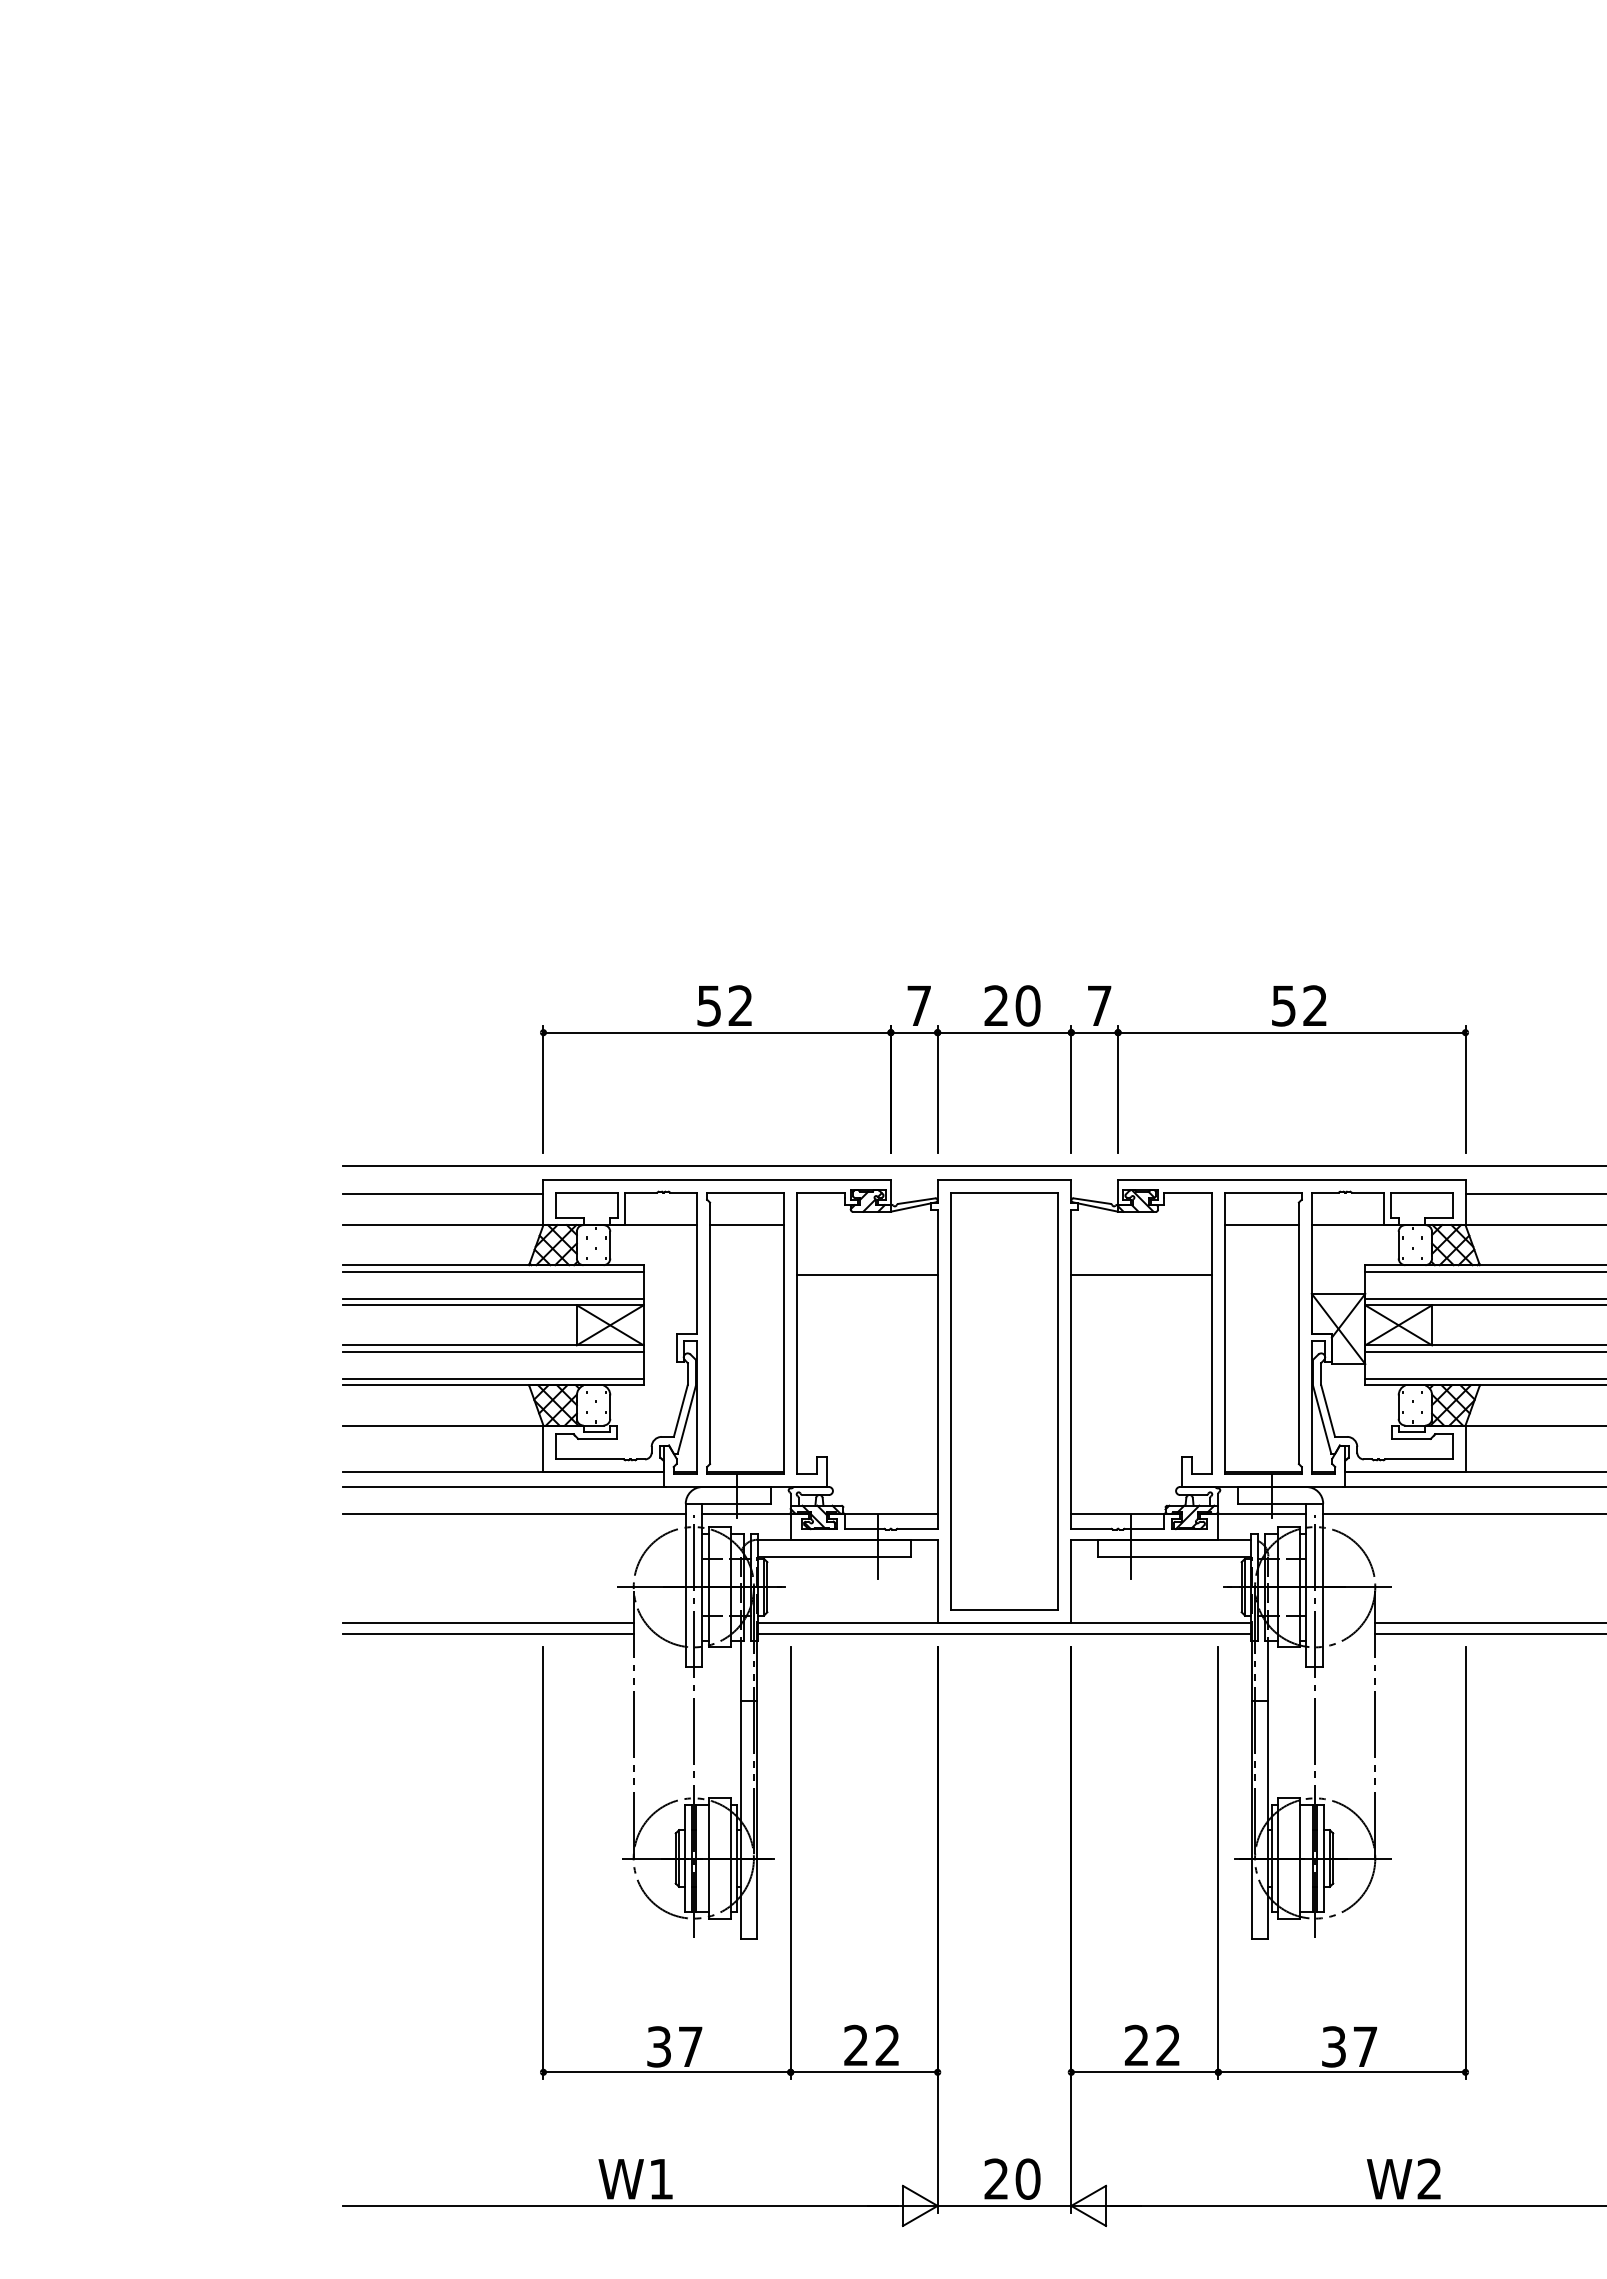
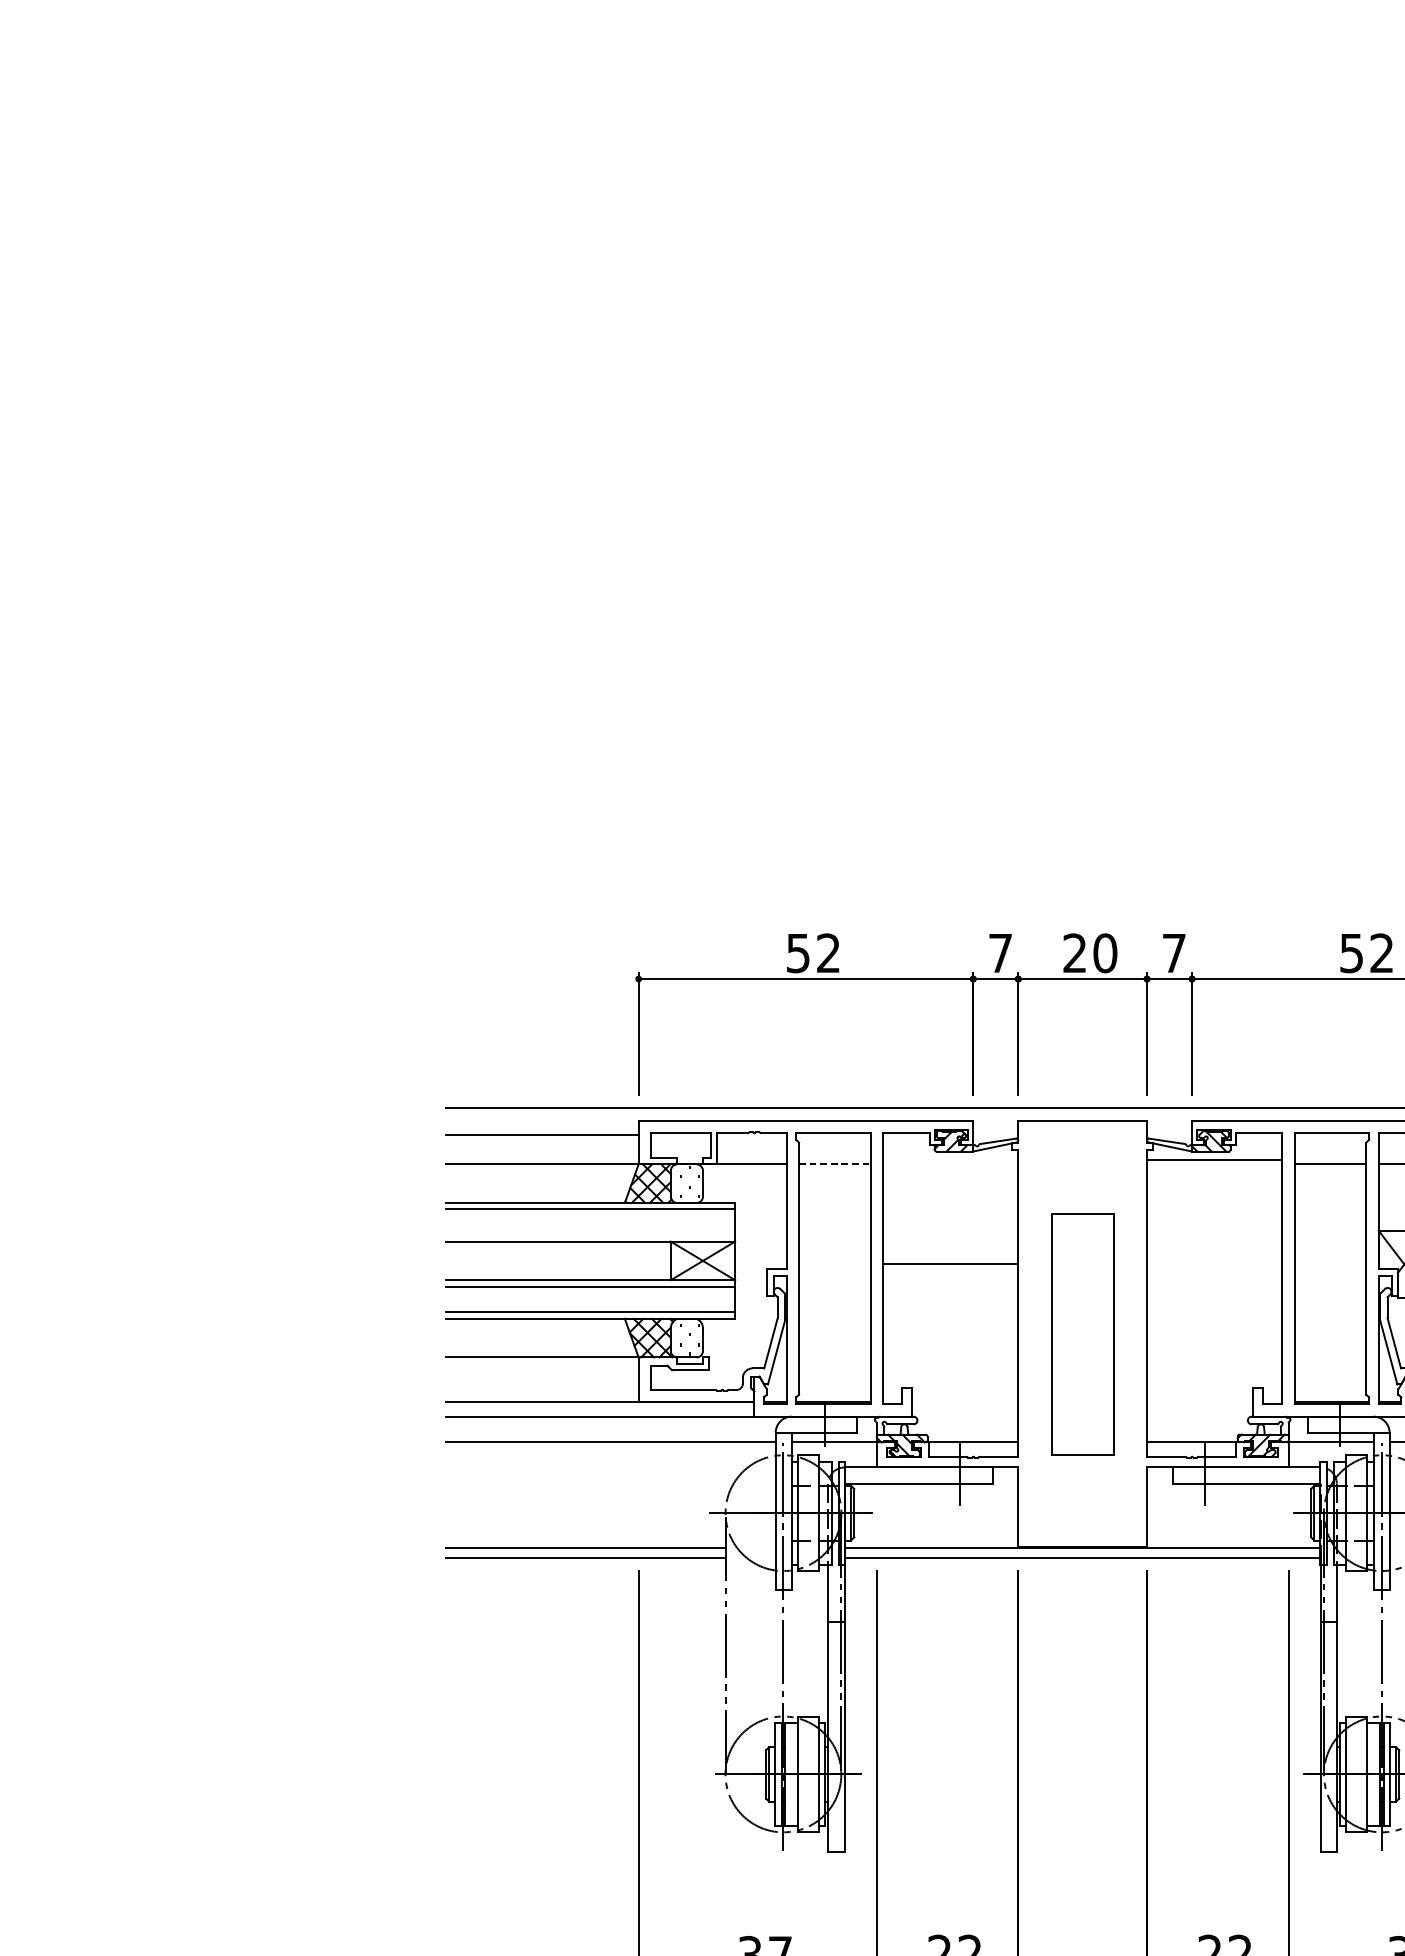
line: (747, 1225) -> (835, 1164), solid -> dashed
line: (867, 1274) -> (950, 1263), moved
line: (1141, 1274) -> (1214, 1159), moved
line: (493, 1298) -> (590, 1235), removed
part: (1004, 1401) -> (1082, 1334), size x0.6

